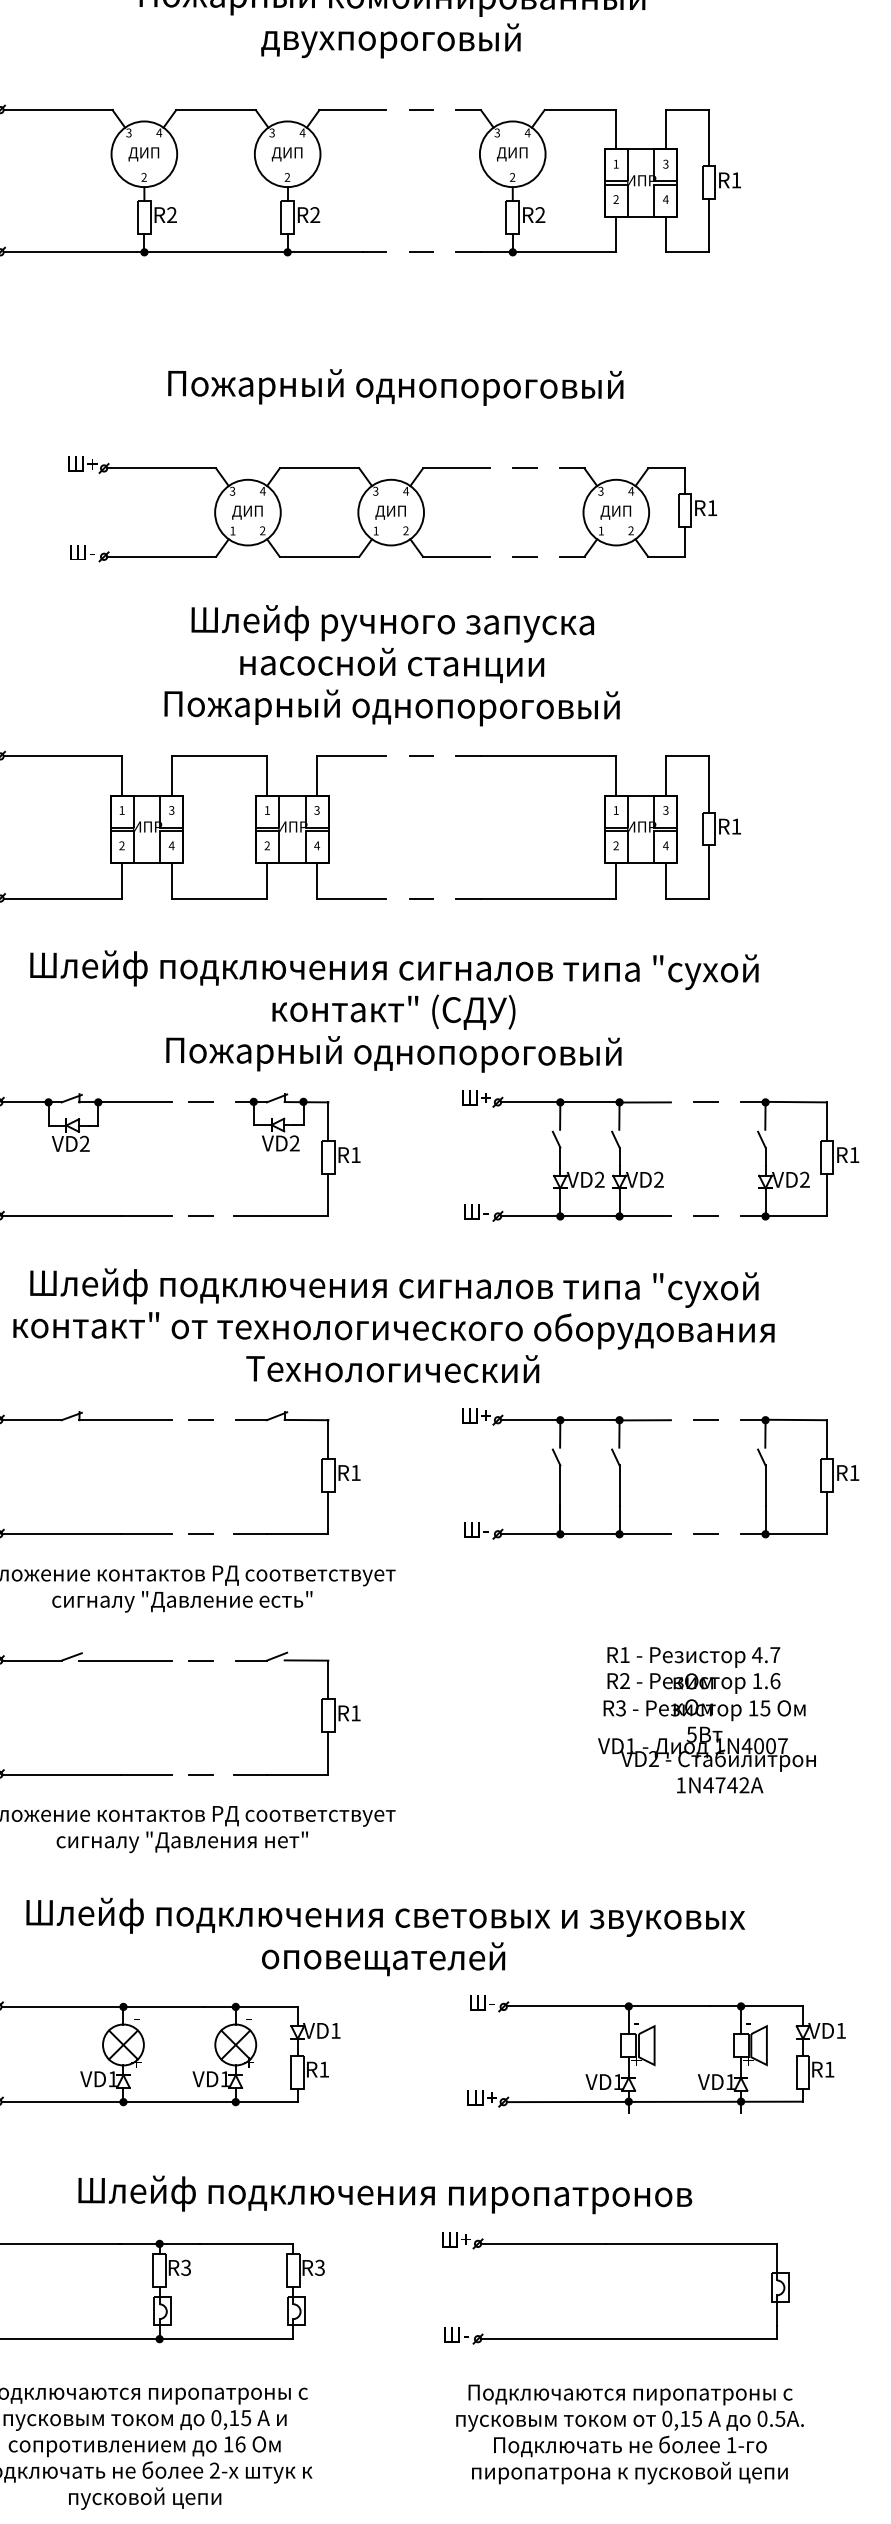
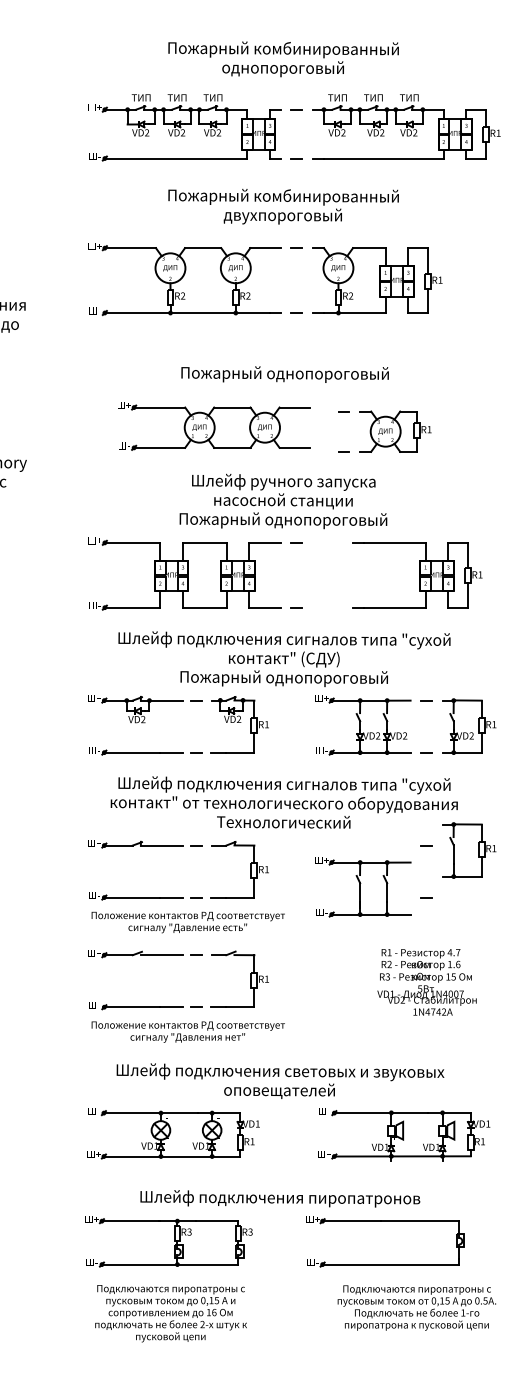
part: (280, 509) -> (214, 426), moved
part: (598, 827) -> (417, 575), moved
part: (567, 1474) -> (363, 887), moved
part: (800, 1477) -> (469, 850), moved
text: (629, 2433) -> (416, 1307), moved

